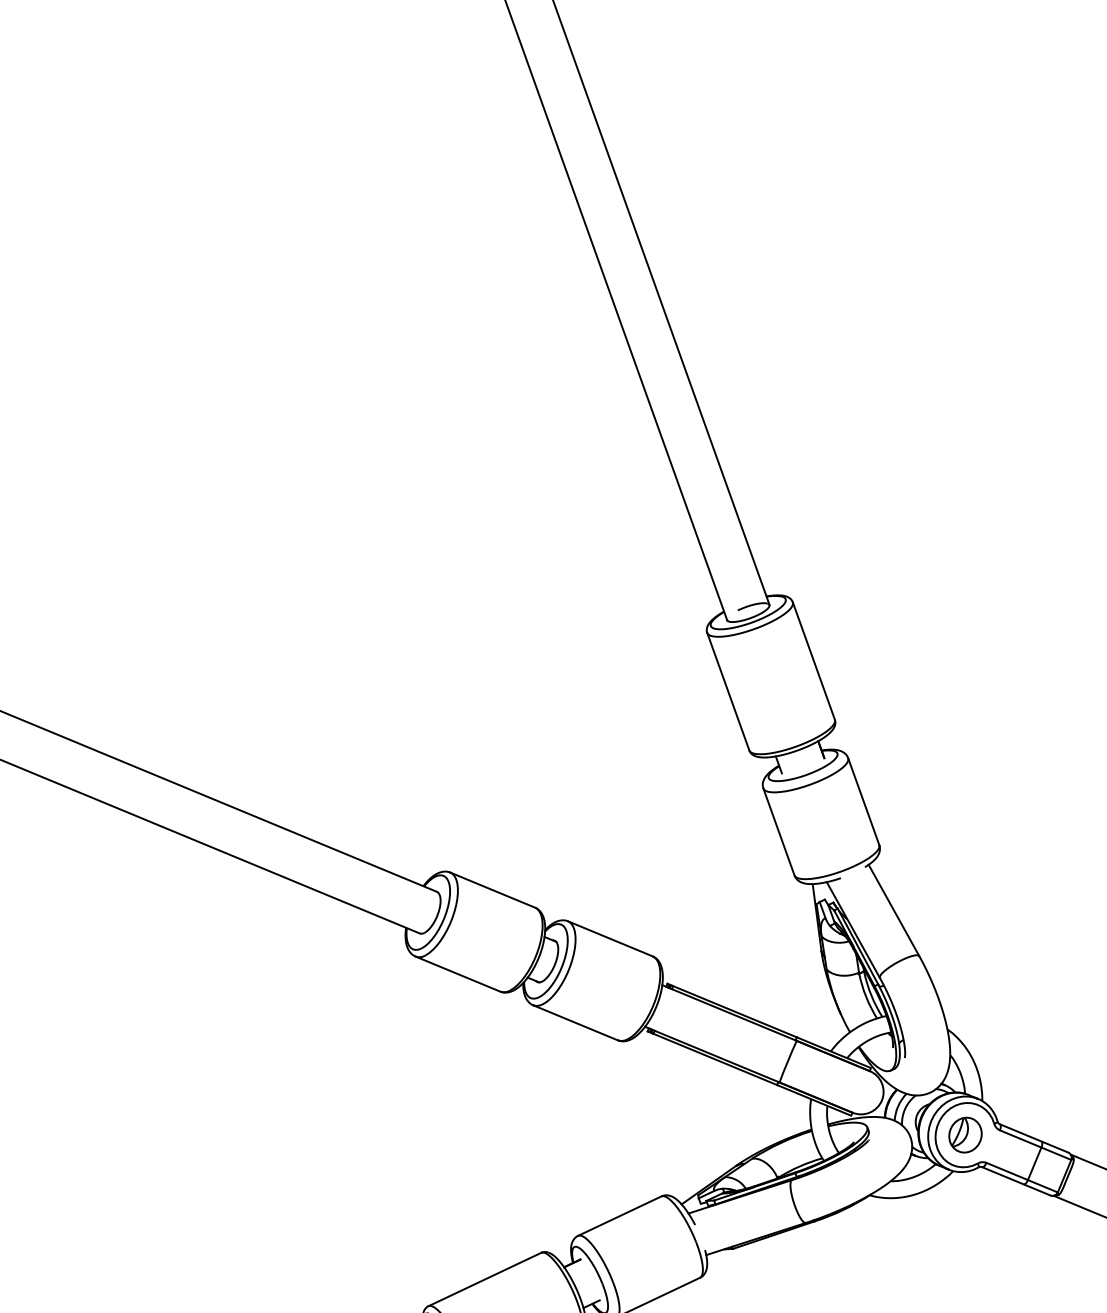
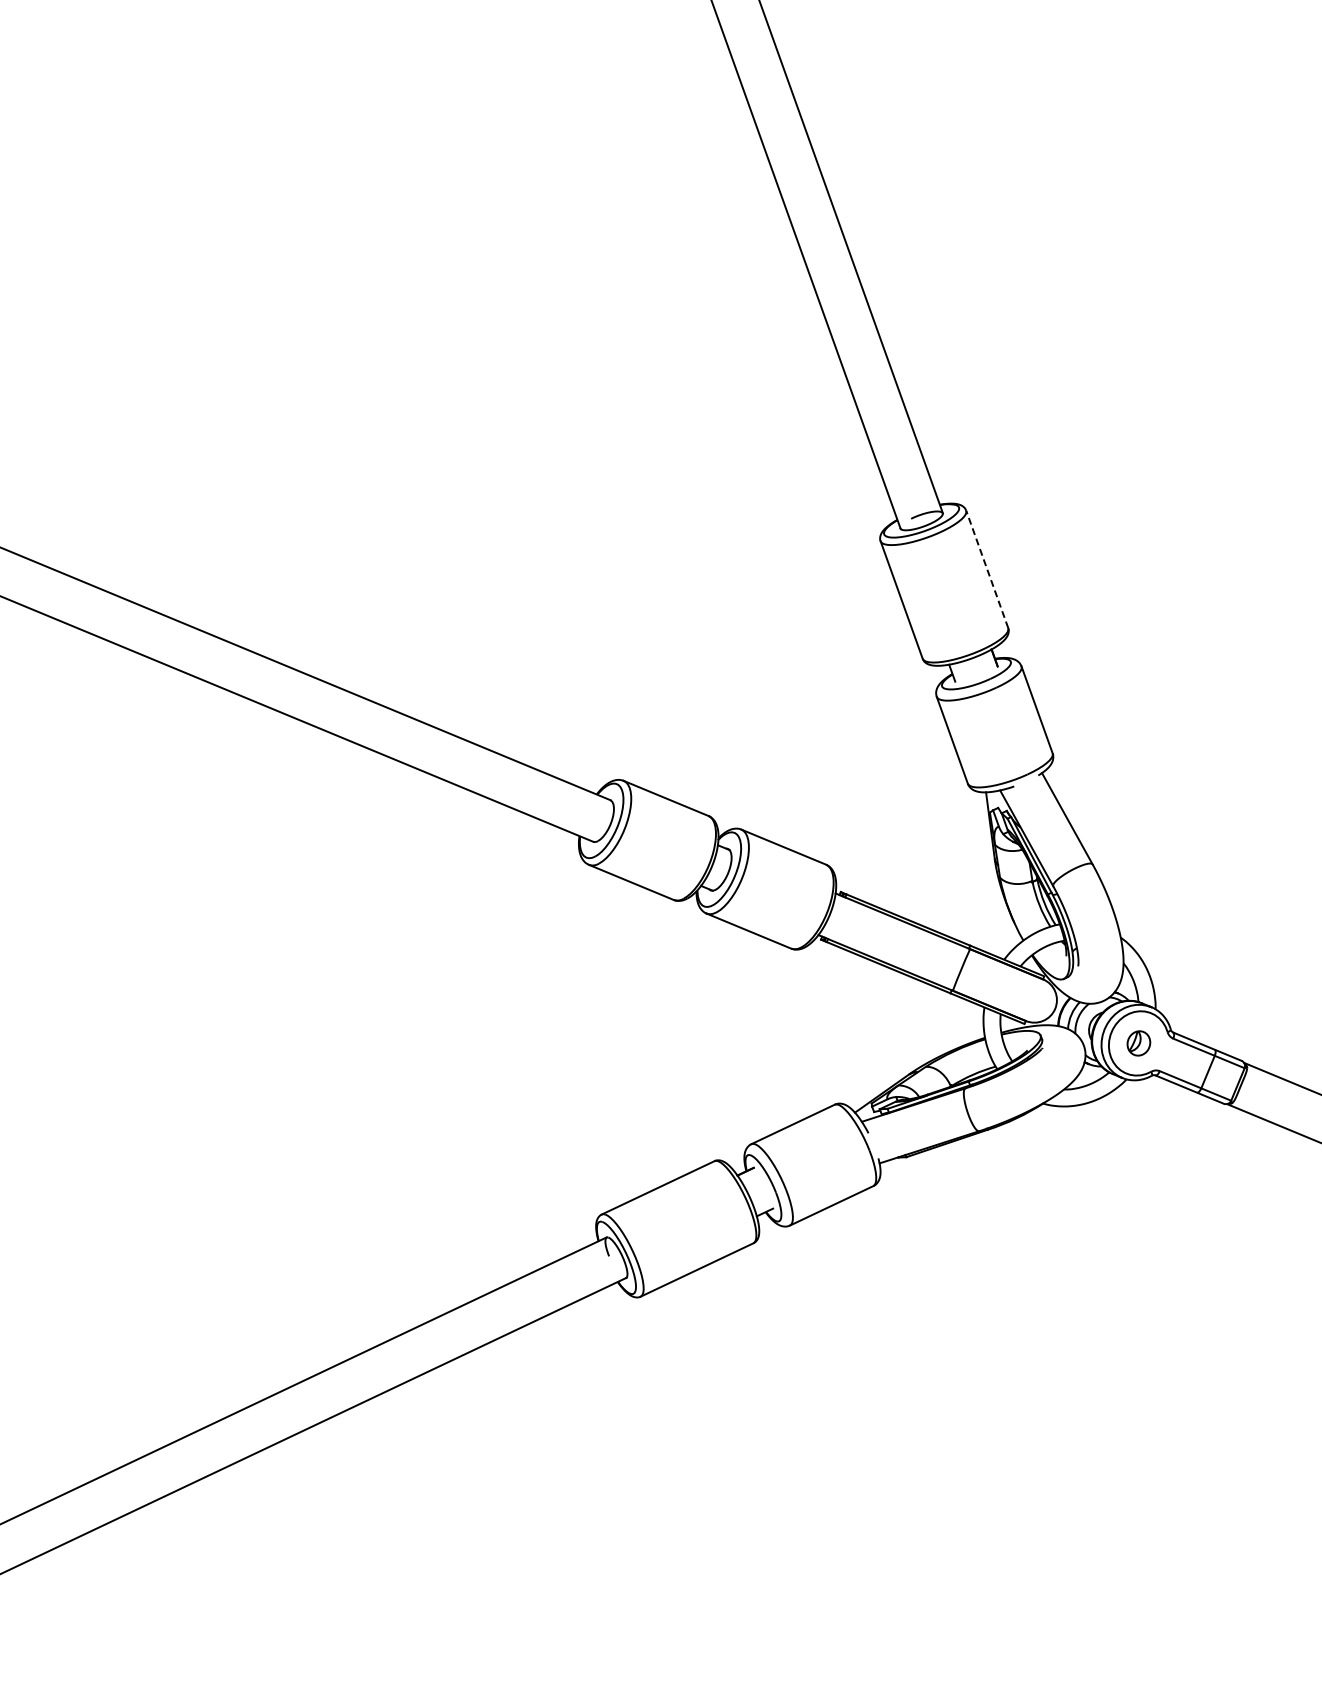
line: (814, 660) -> (987, 568), solid -> dashed
part: (965, 1135) -> (1138, 1043), size x0.7

